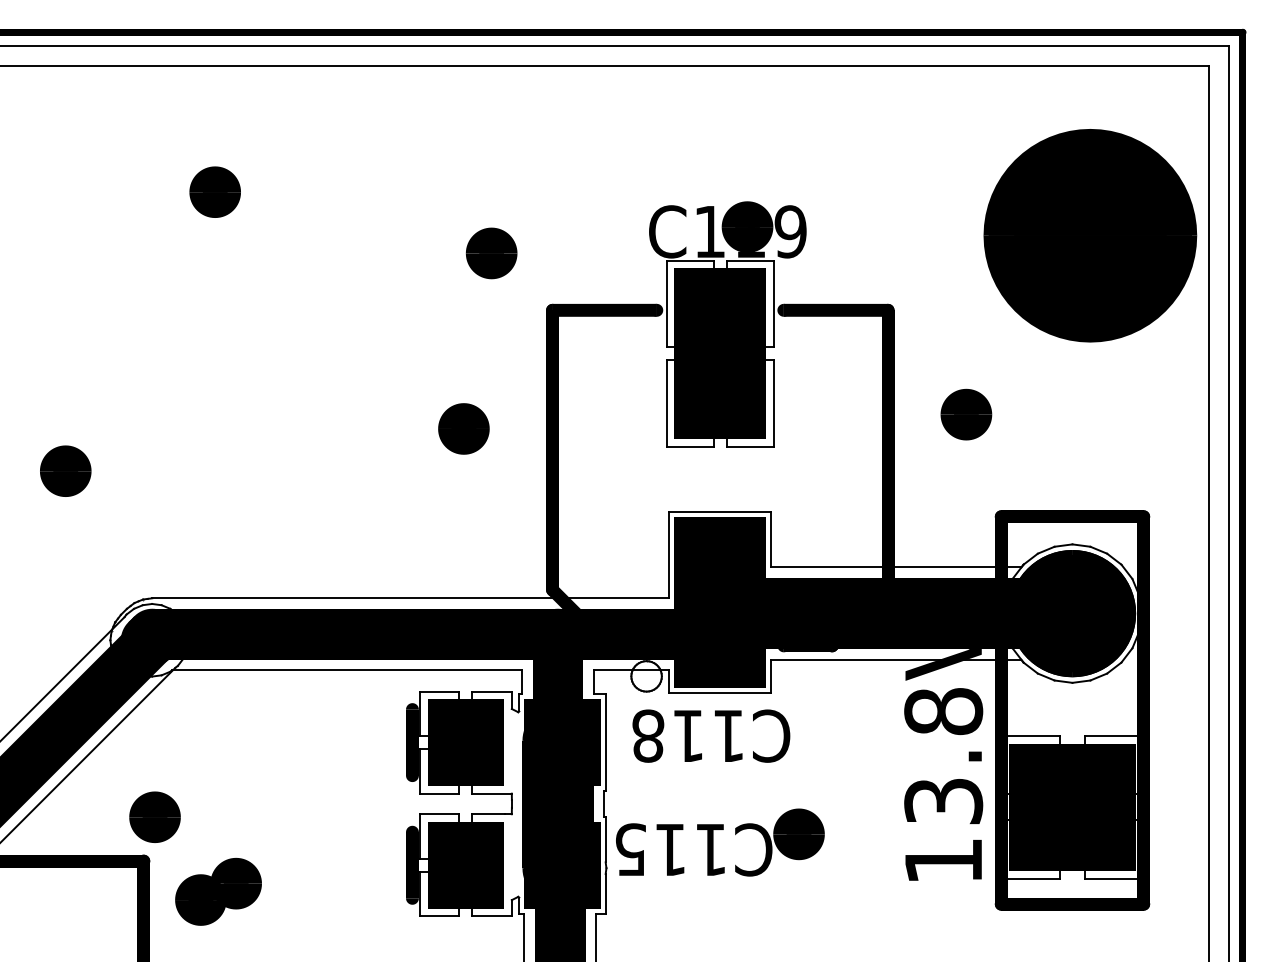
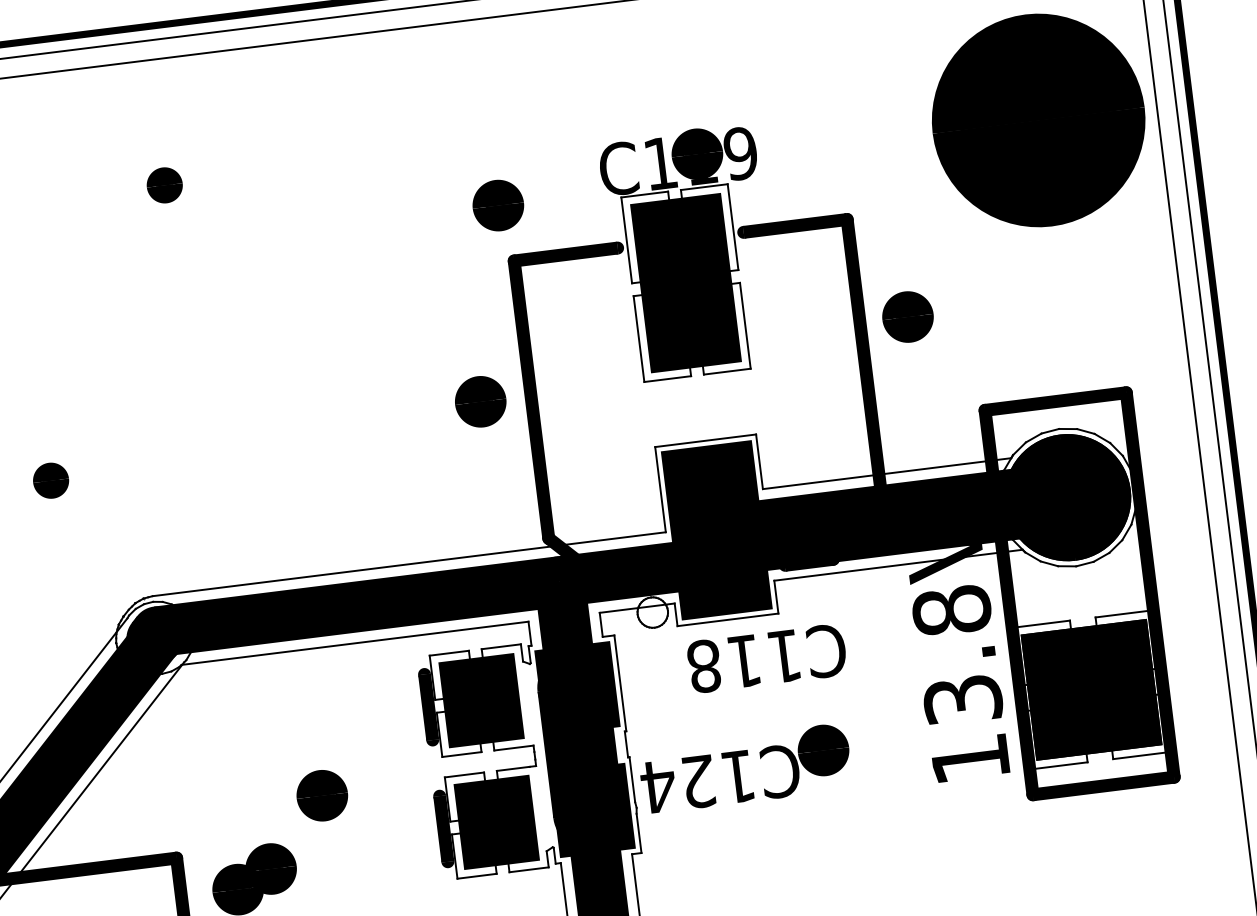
part: (214, 191) -> (164, 184), size x0.7
part: (491, 253) -> (498, 205), moved
part: (966, 414) -> (908, 316), moved
part: (463, 428) -> (480, 401), moved
part: (65, 470) -> (50, 480), size x0.7
text: (711, 735) -> (767, 657), moved
part: (154, 816) -> (321, 795), moved
text: (650, 849) -> (678, 783), C115 -> C124

